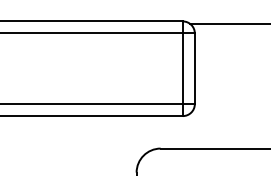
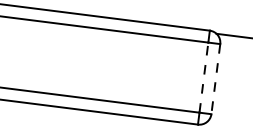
line: (182, 68) -> (203, 77), solid -> dashed
line: (194, 69) -> (215, 79), solid -> dashed

